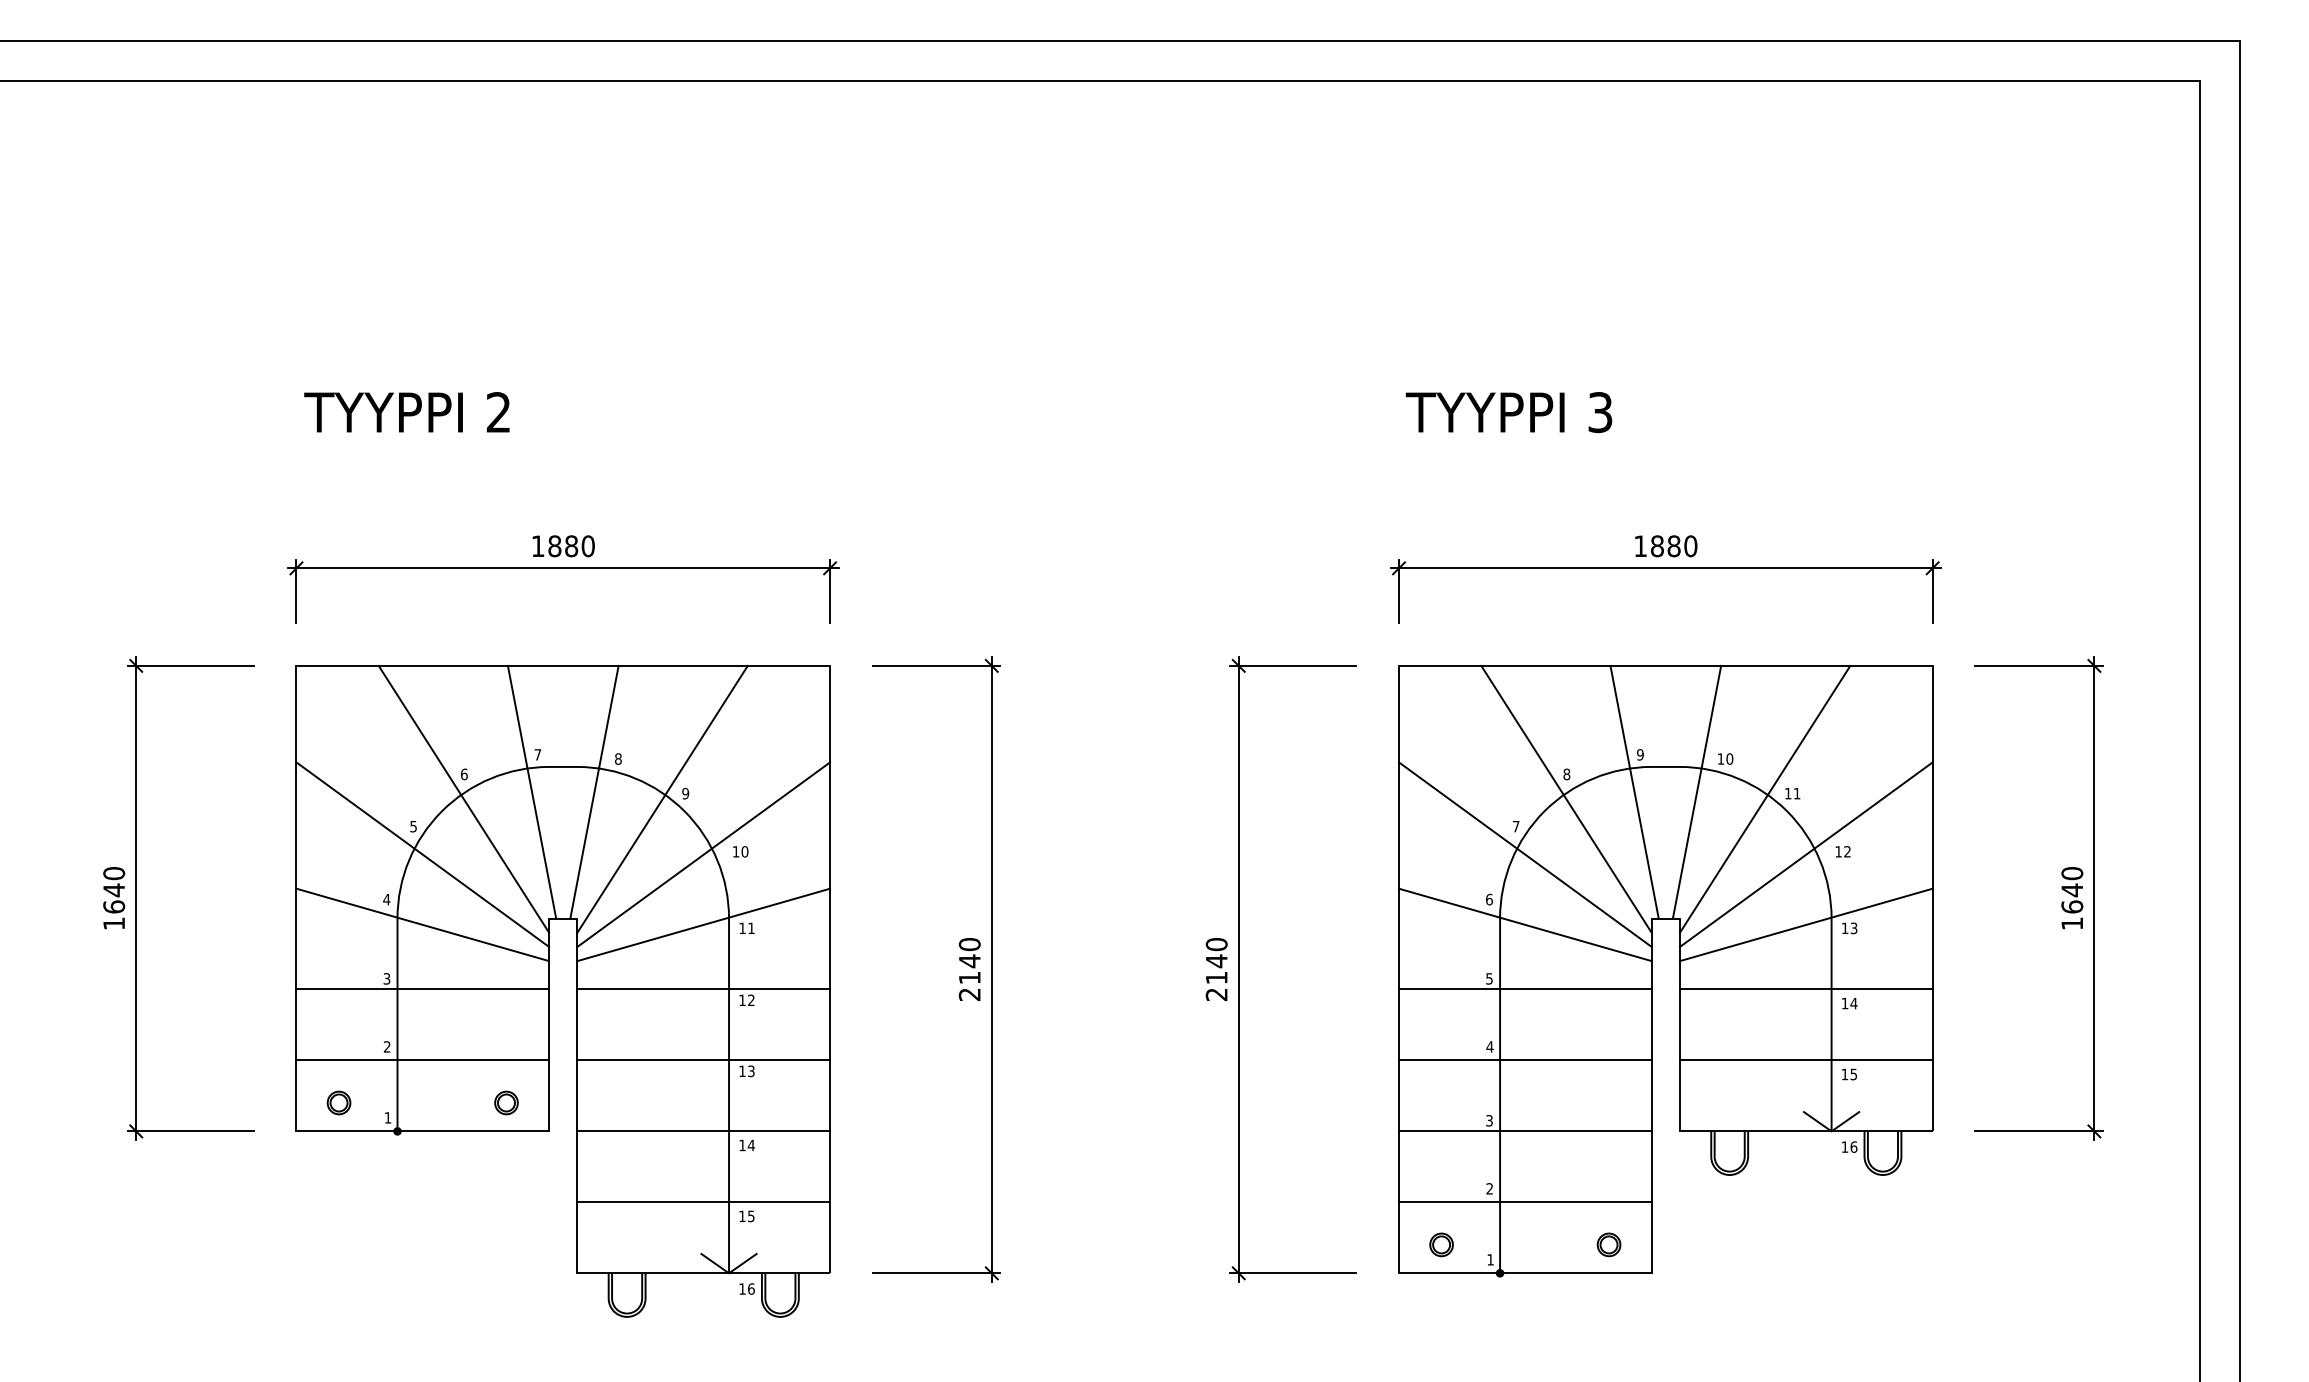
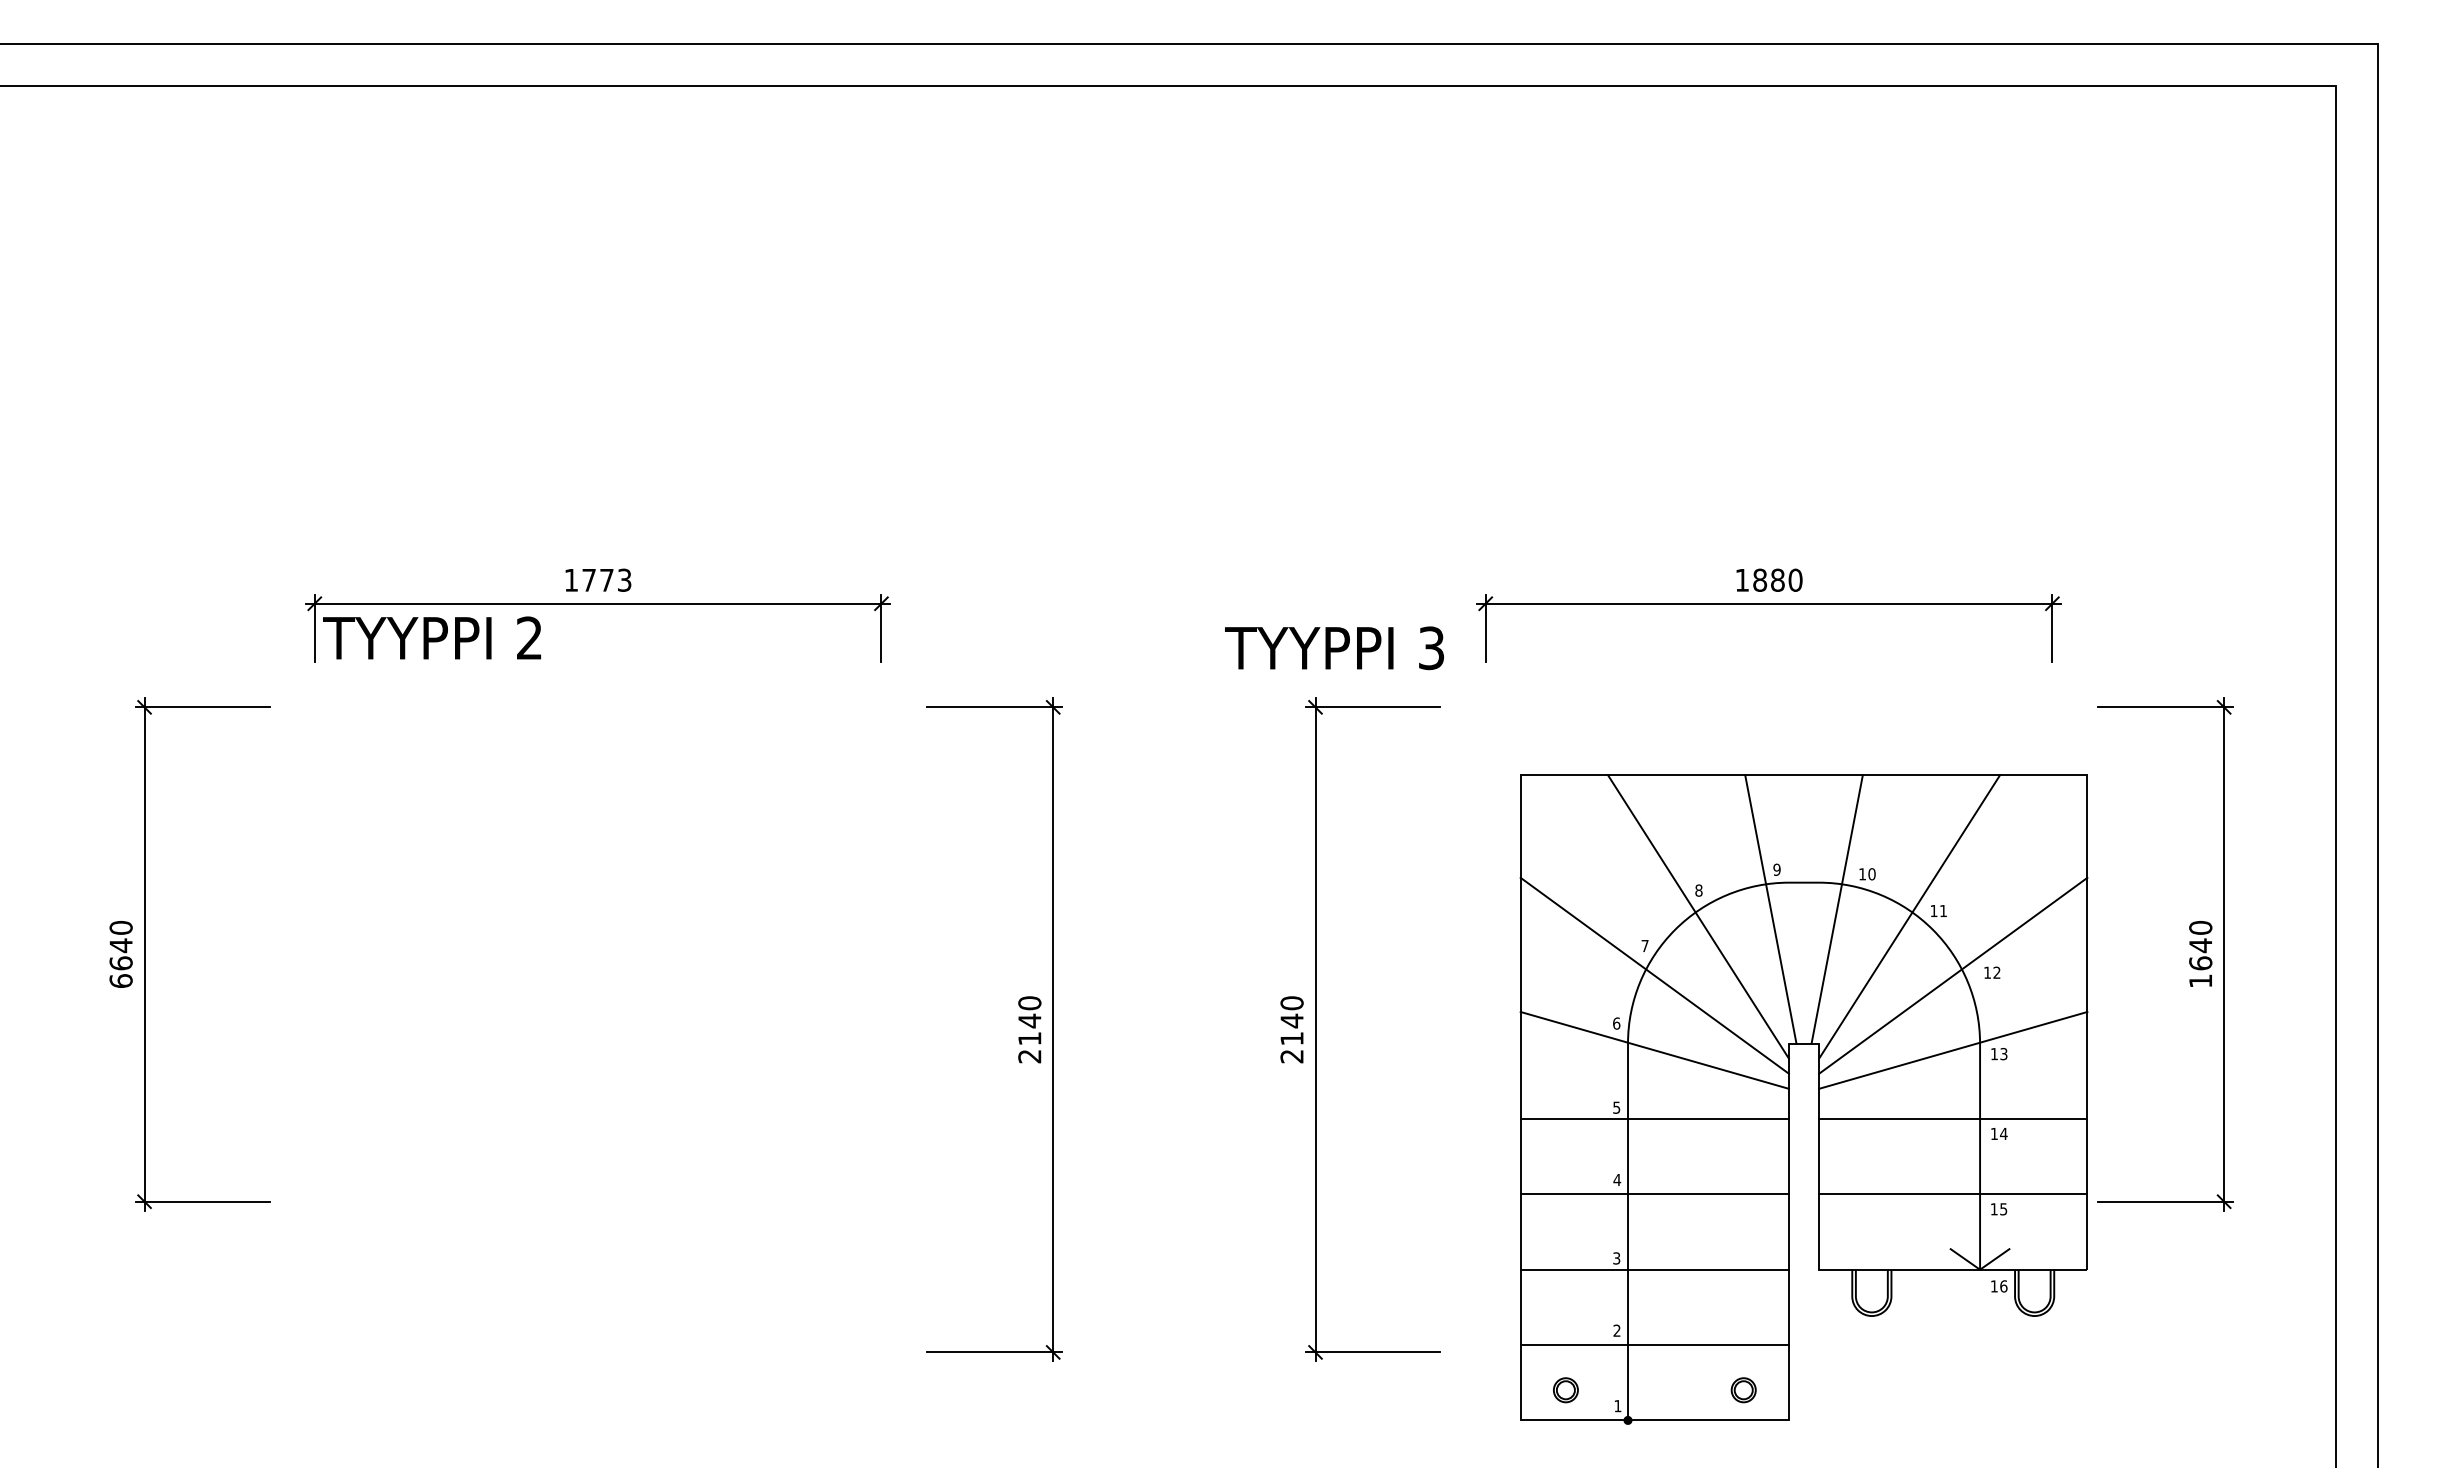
text: (406, 411) -> (431, 637), moved
text: (1509, 412) -> (1334, 648), moved
text: (571, 545) -> (606, 579), 1880 -> 1773
text: (113, 923) -> (120, 980), 1640 -> 6640
part: (1652, 971) -> (1789, 1099), moved
part: (549, 990) -> (583, 1052), removed

